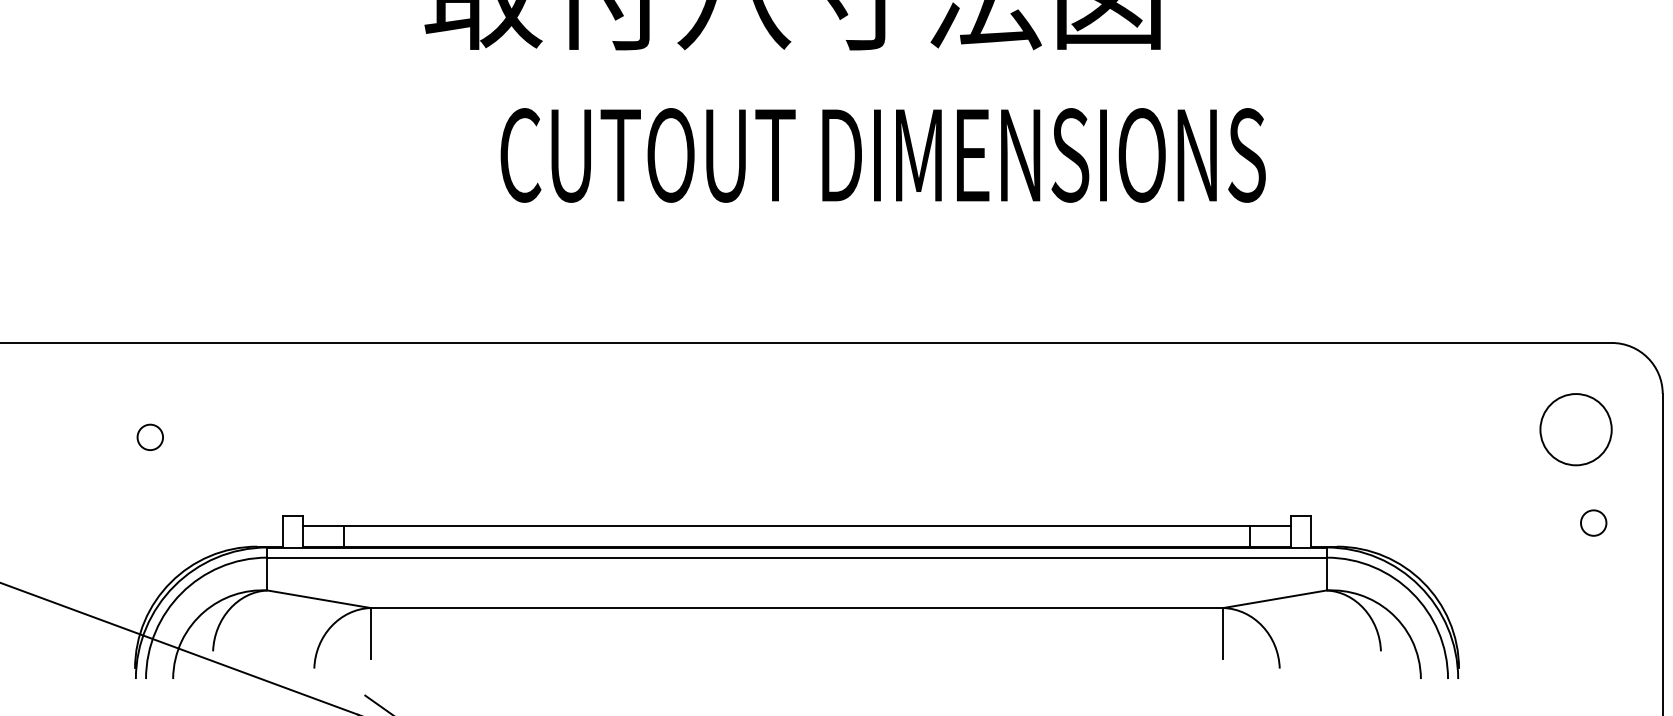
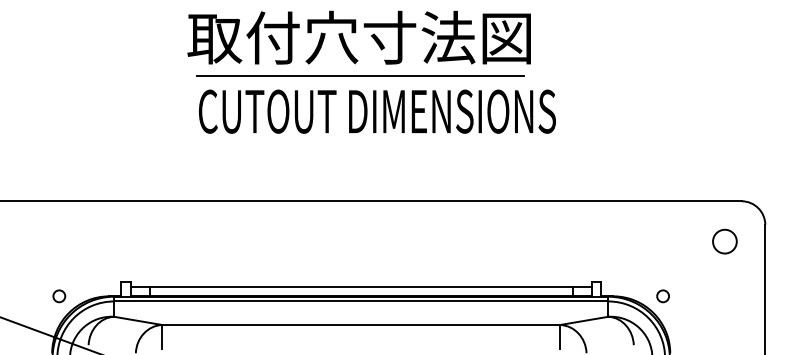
line: (793, 75) -> (359, 76), added
text: (883, 154) -> (377, 111), moved
circle: (1575, 429) -> (724, 241), size x0.71
circle: (150, 437) -> (59, 296), moved
circle: (1592, 523) -> (662, 296), moved

